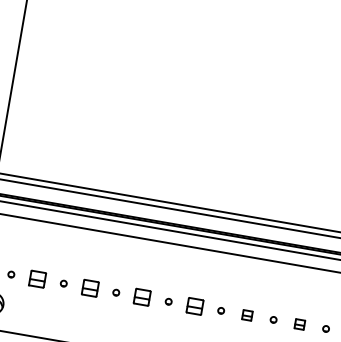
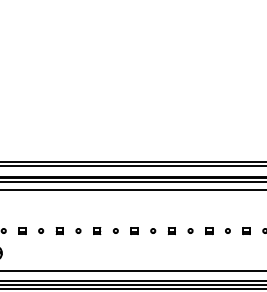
part: (37, 278) -> (22, 230), size x0.62
part: (89, 287) -> (59, 230), size x0.62
part: (143, 296) -> (97, 230), size x0.62
part: (195, 305) -> (134, 230), size x0.62

